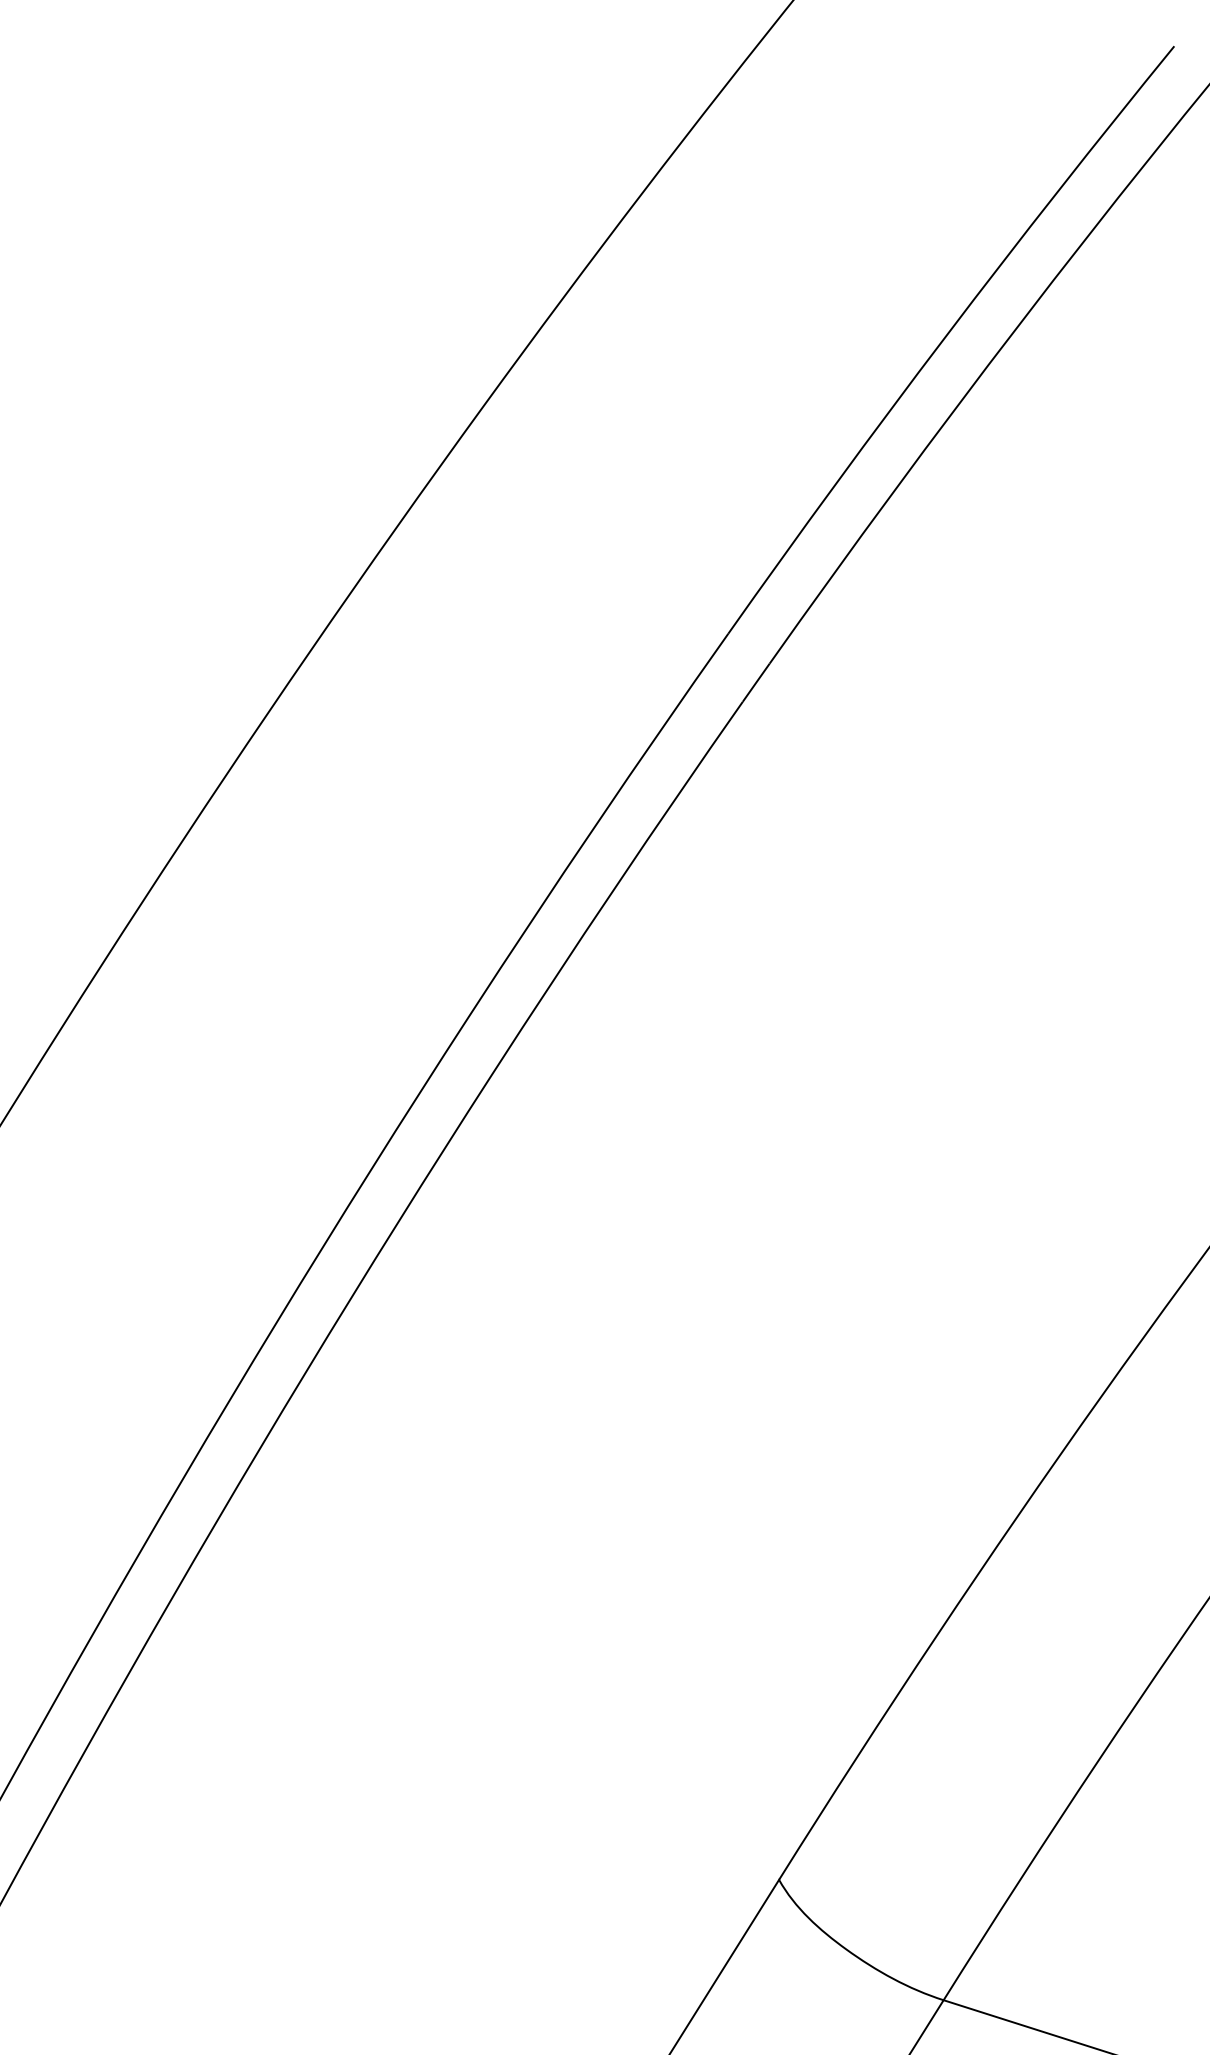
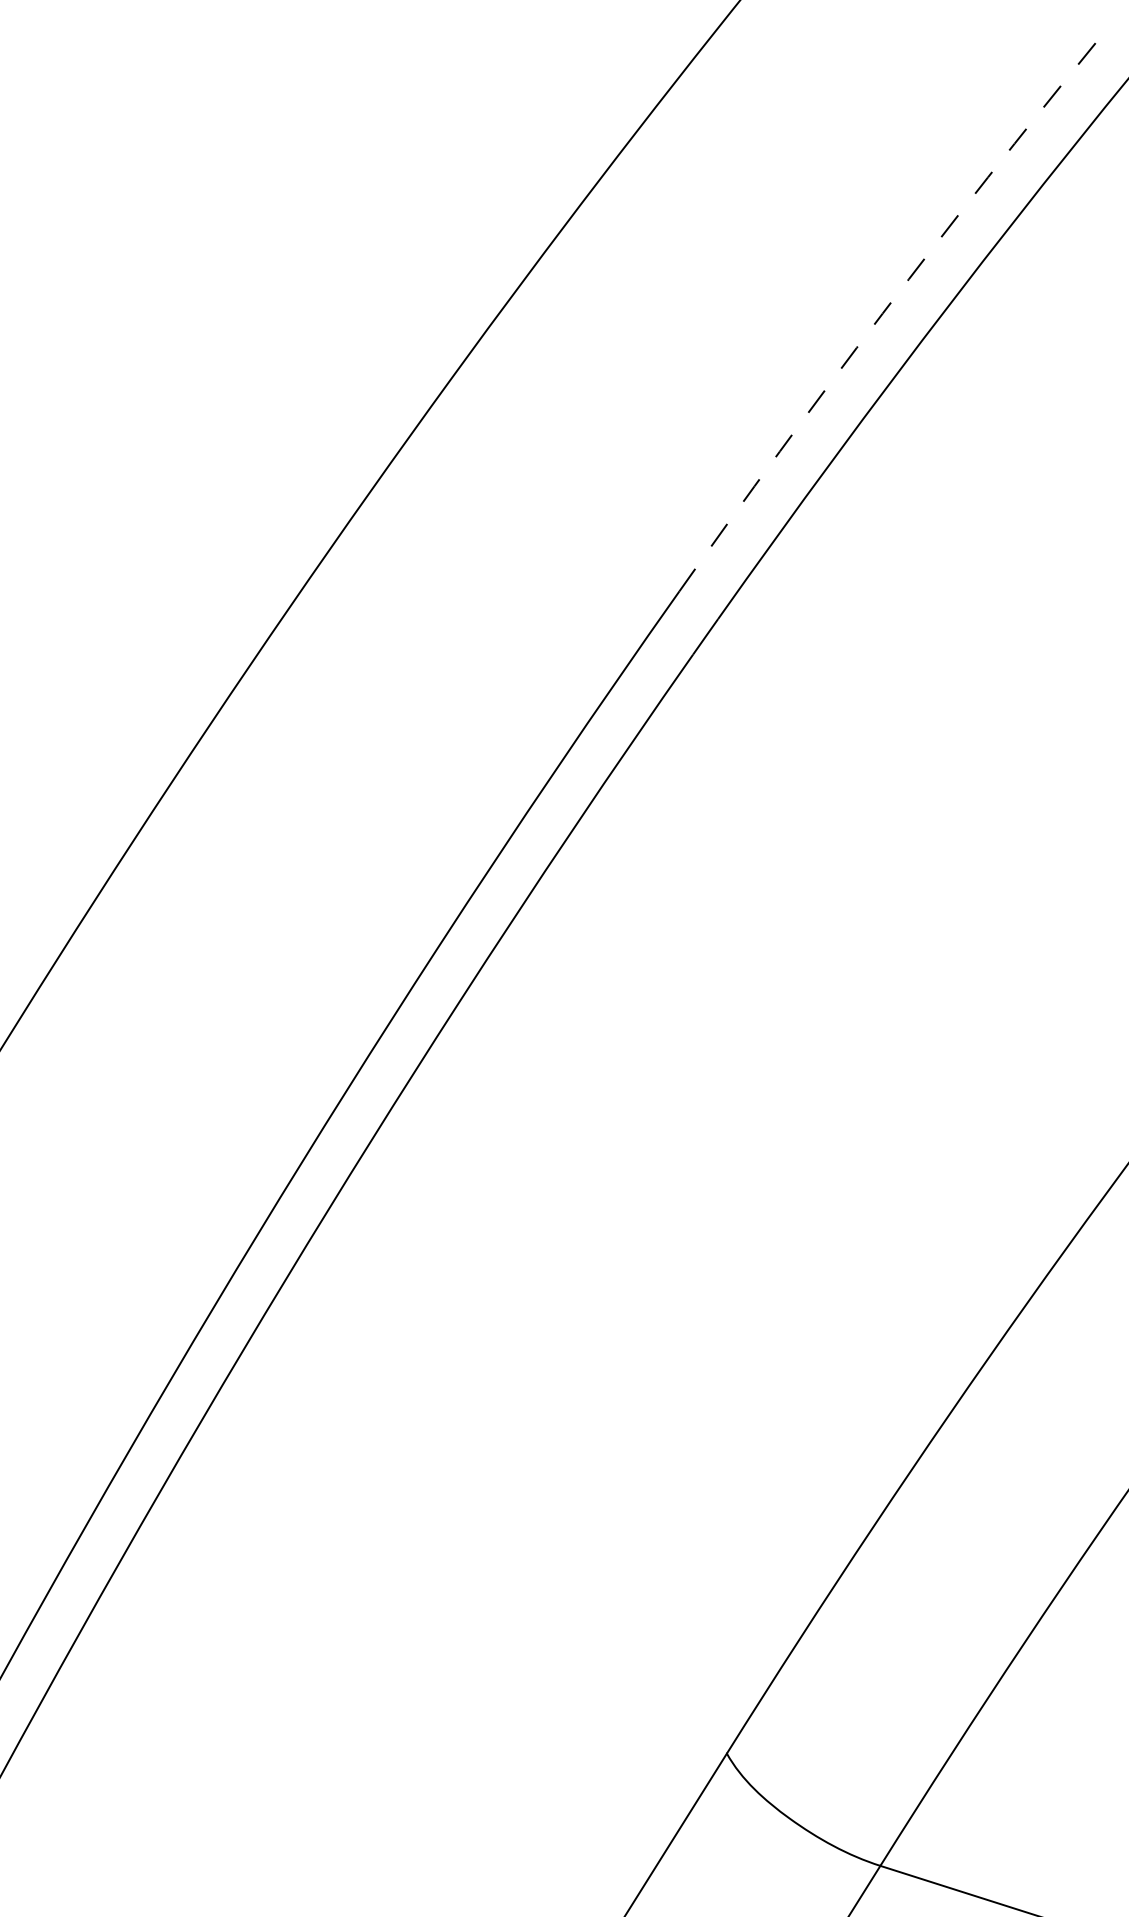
arc: (945, 336) -> (882, 313), solid -> dashed

